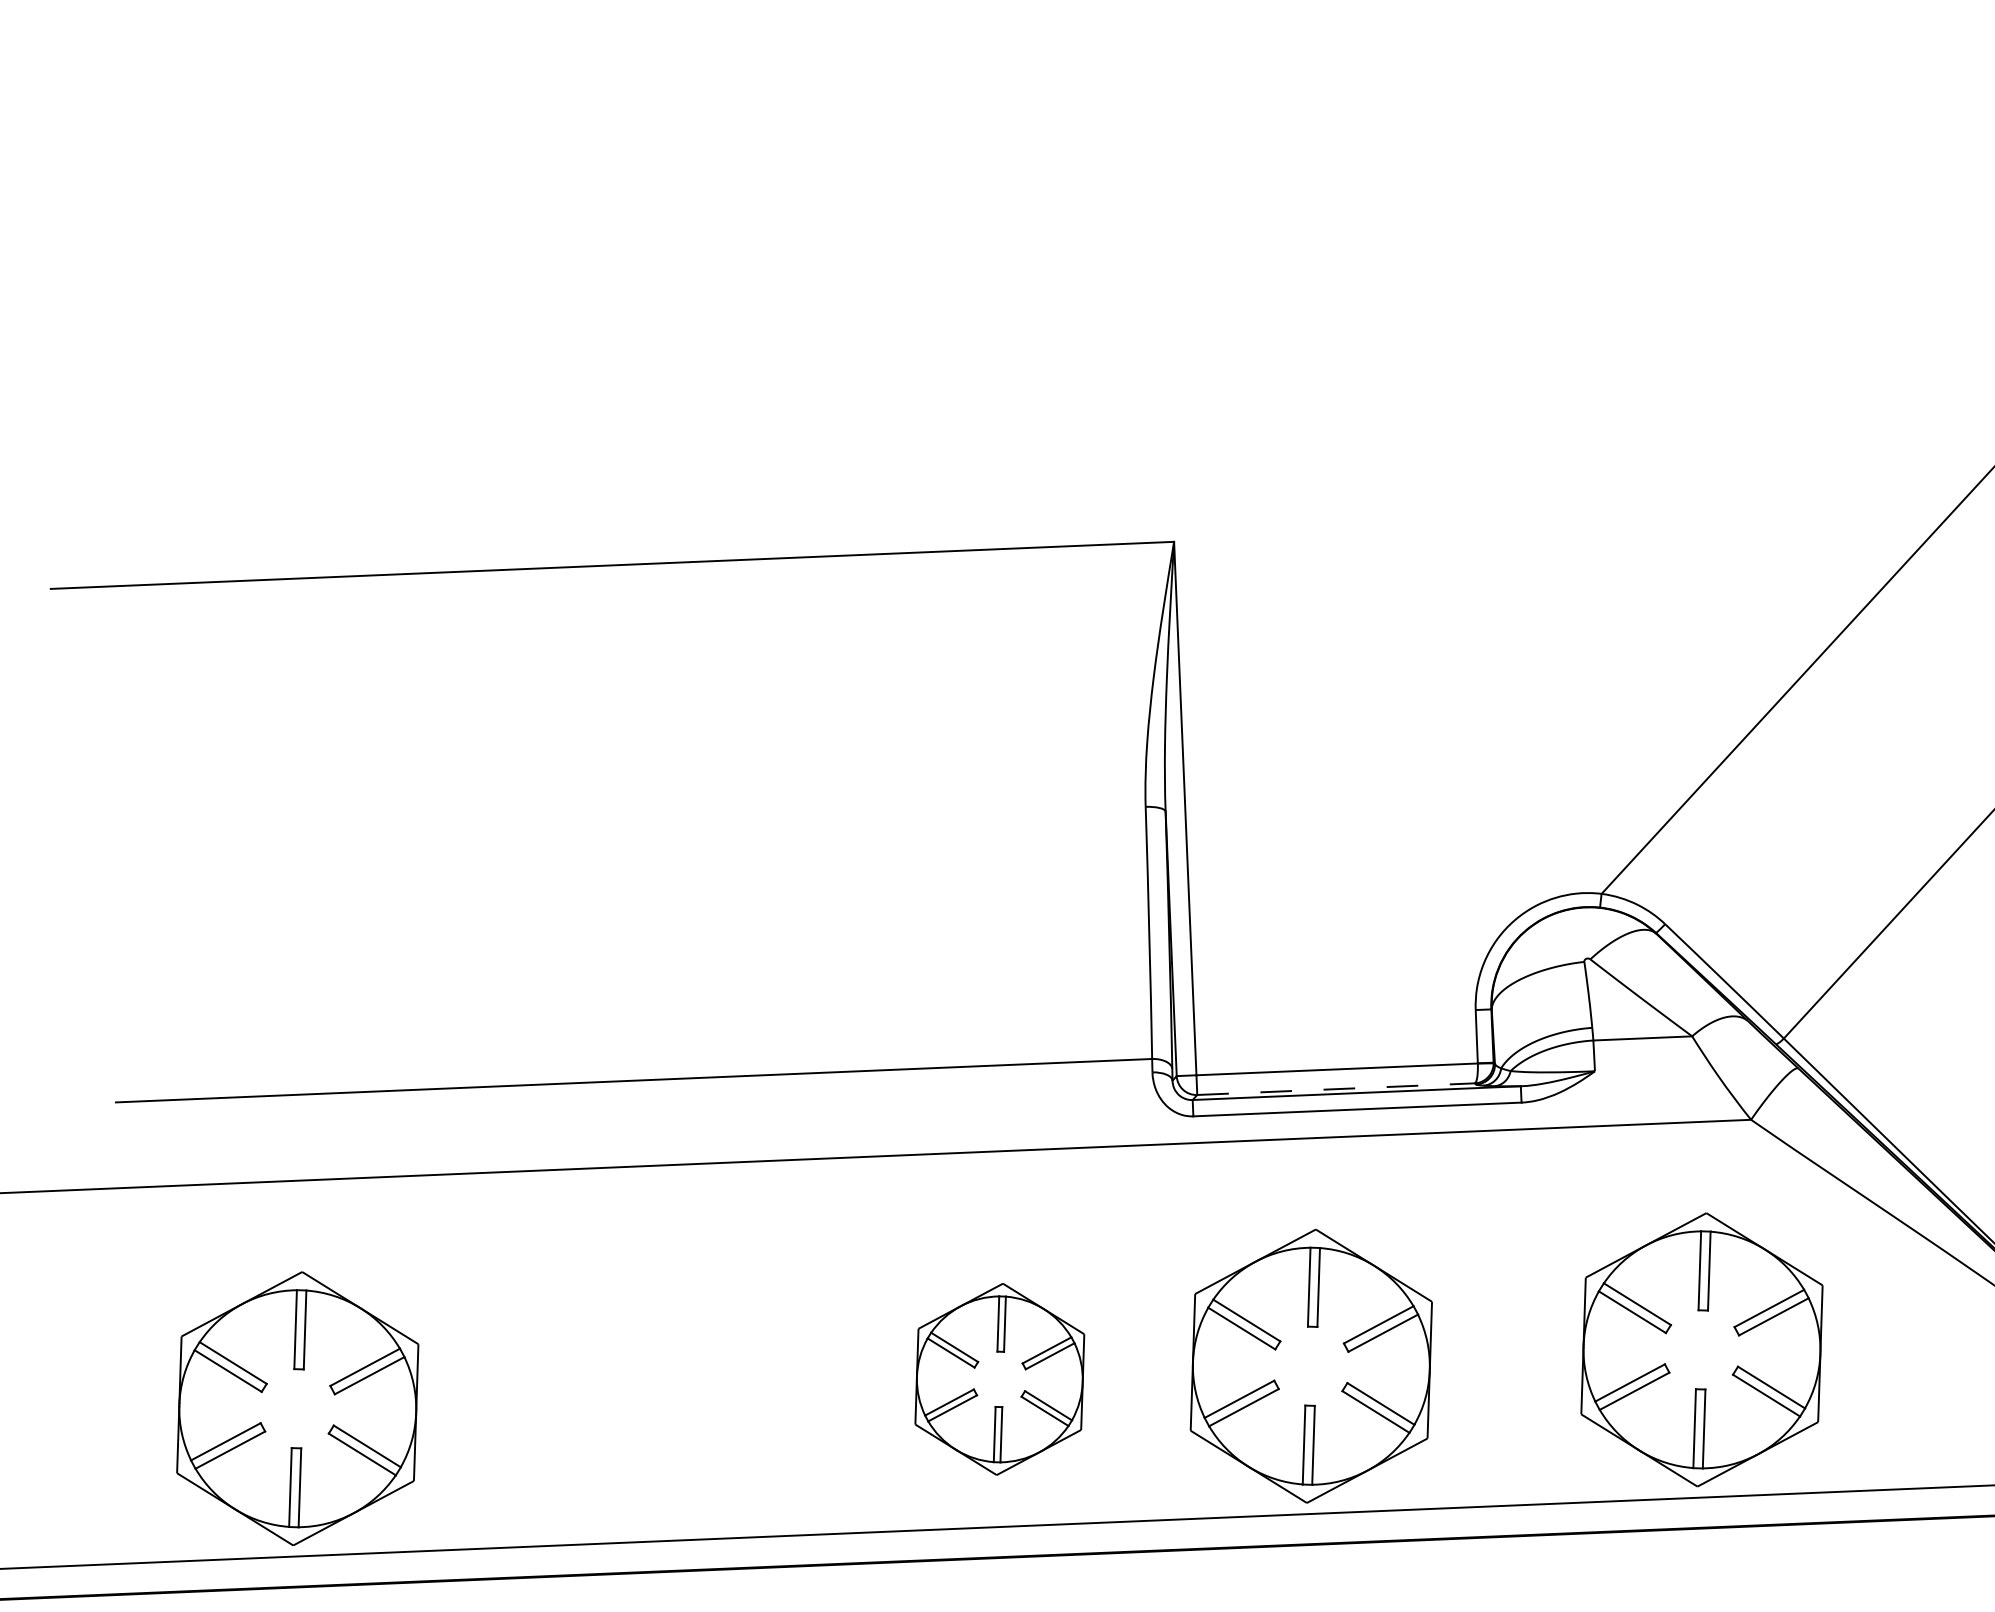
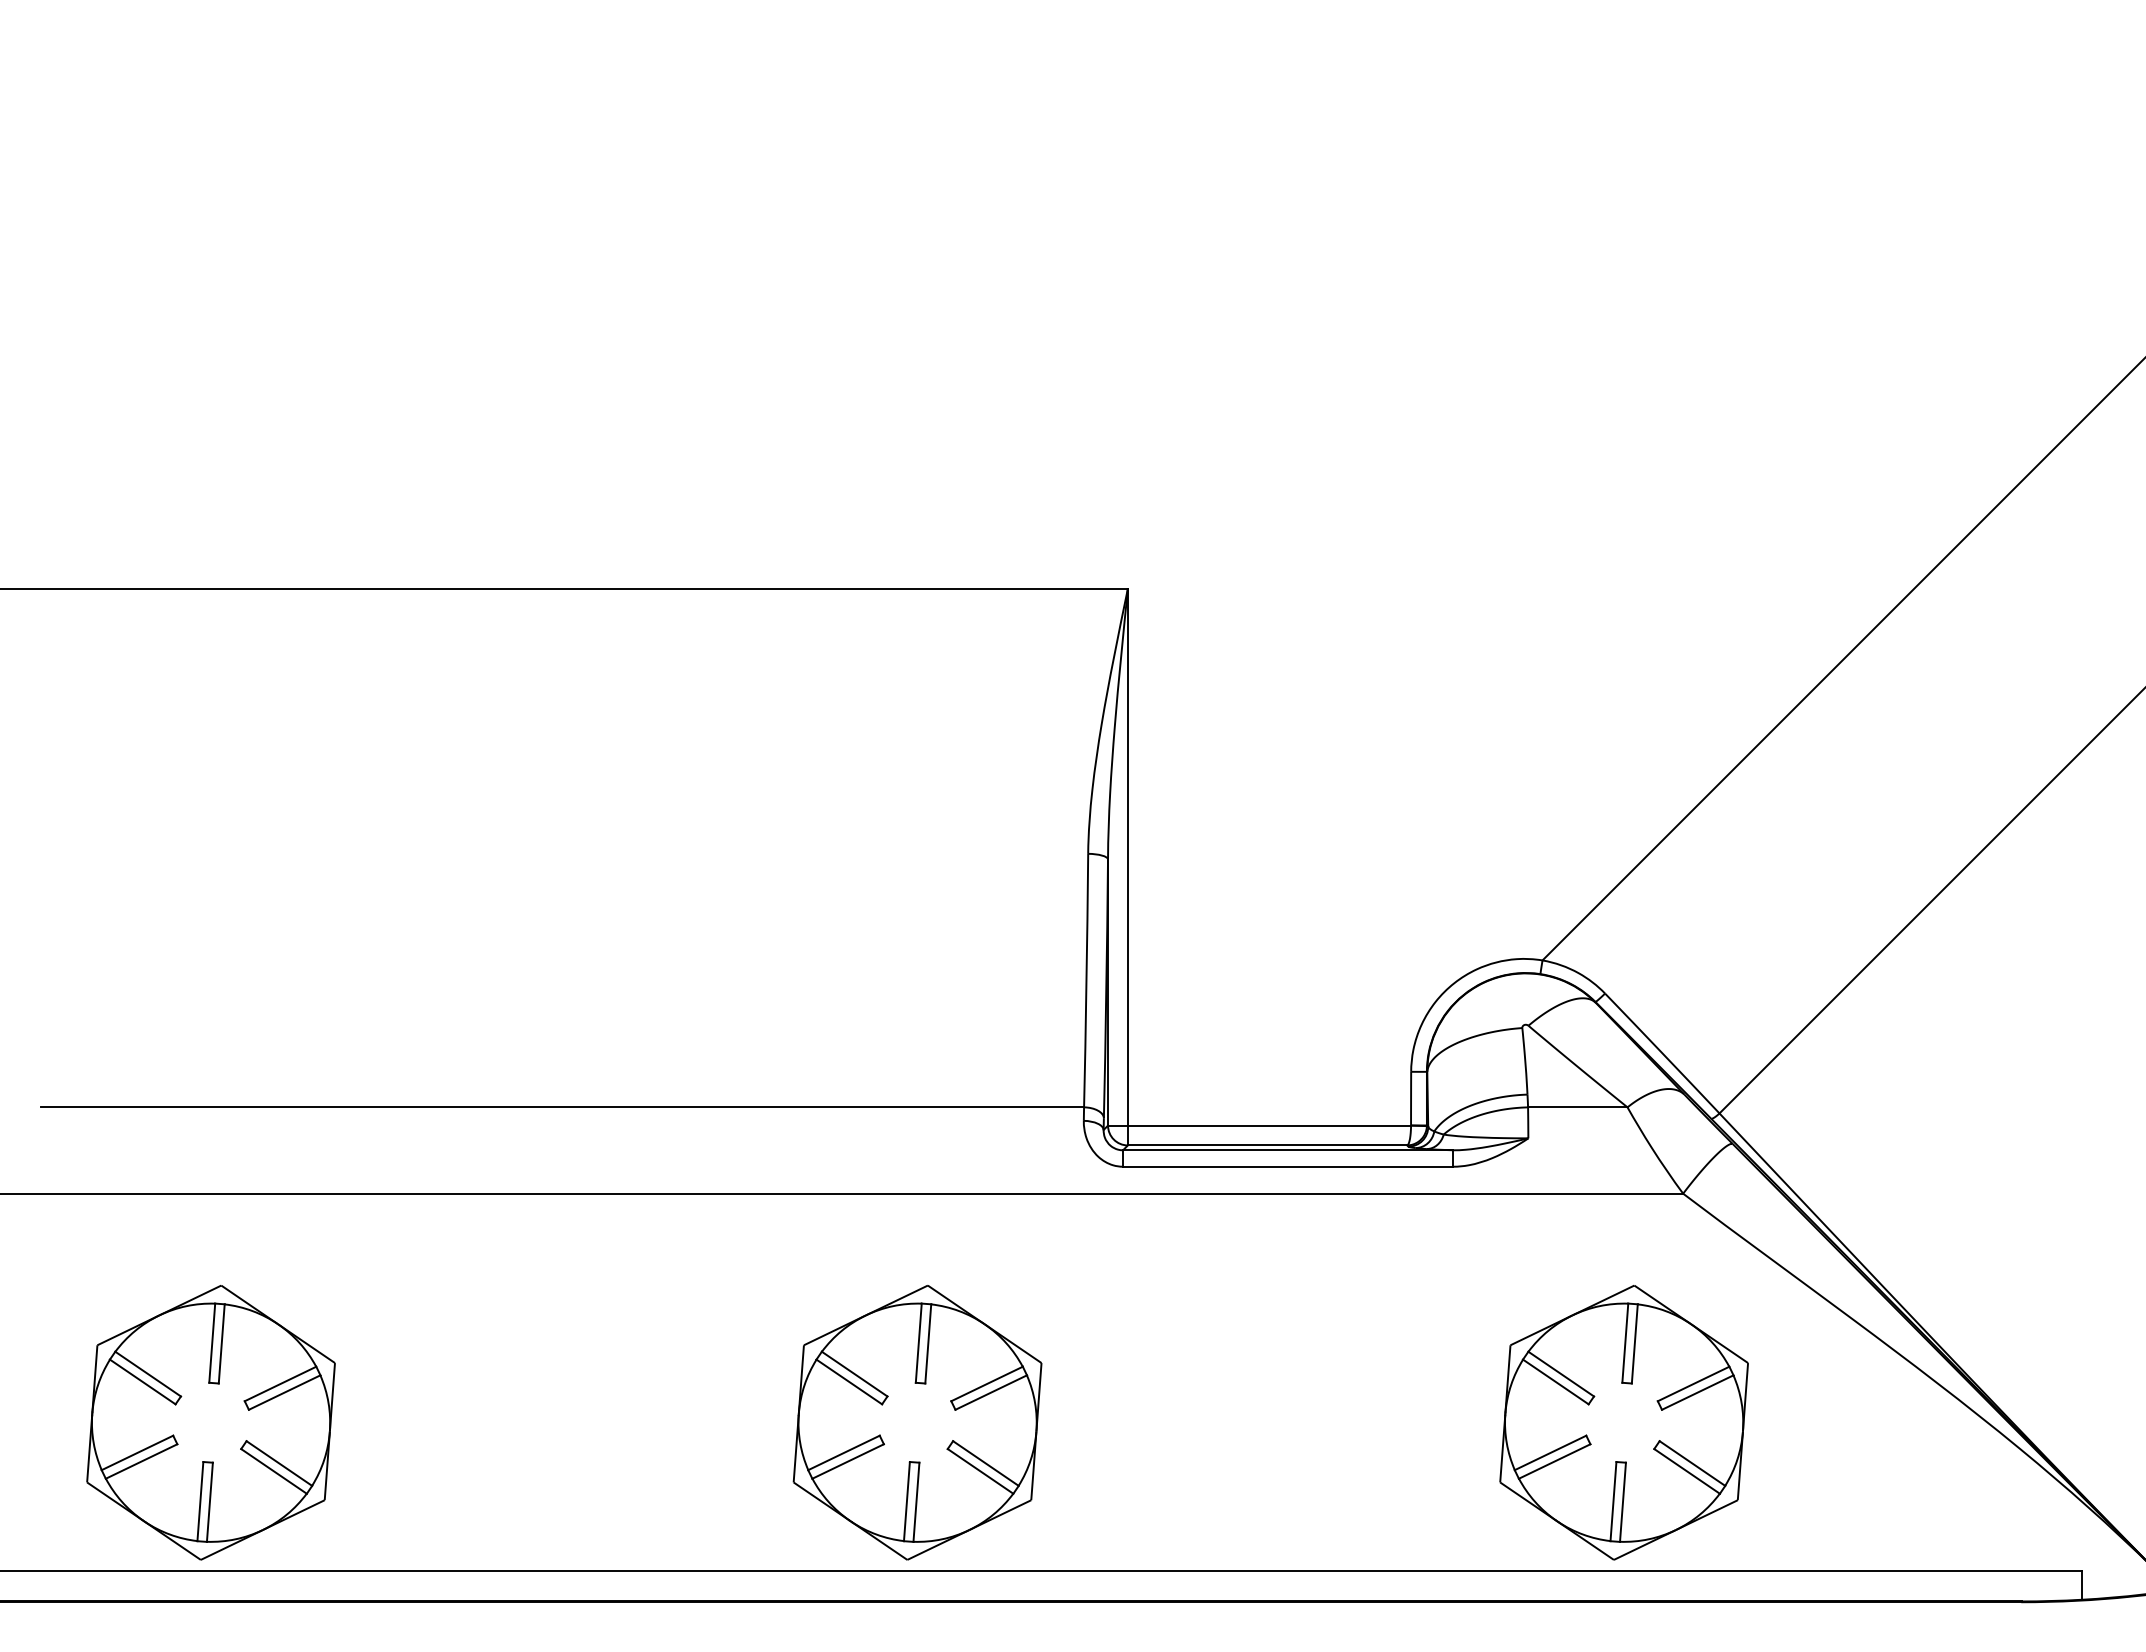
line: (1336, 1089) -> (1267, 1145), dashed -> solid
part: (1310, 1366) -> (1230, 1422), removed
part: (999, 1379) -> (917, 1422), size x1.43

